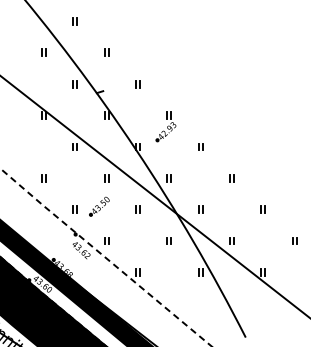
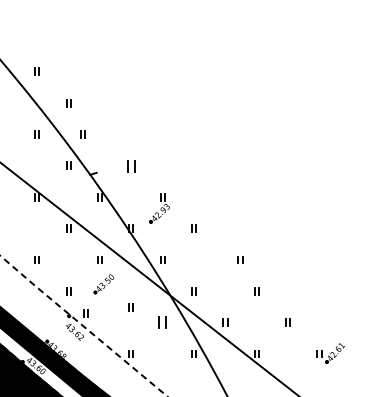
part: (106, 52) -> (82, 134), moved
part: (137, 83) -> (130, 165), size x1.6
part: (232, 177) -> (240, 259), moved
part: (99, 206) -> (103, 284), moved
part: (137, 209) -> (130, 307), moved
part: (106, 240) -> (85, 313), moved
part: (169, 240) -> (162, 322), size x1.6

